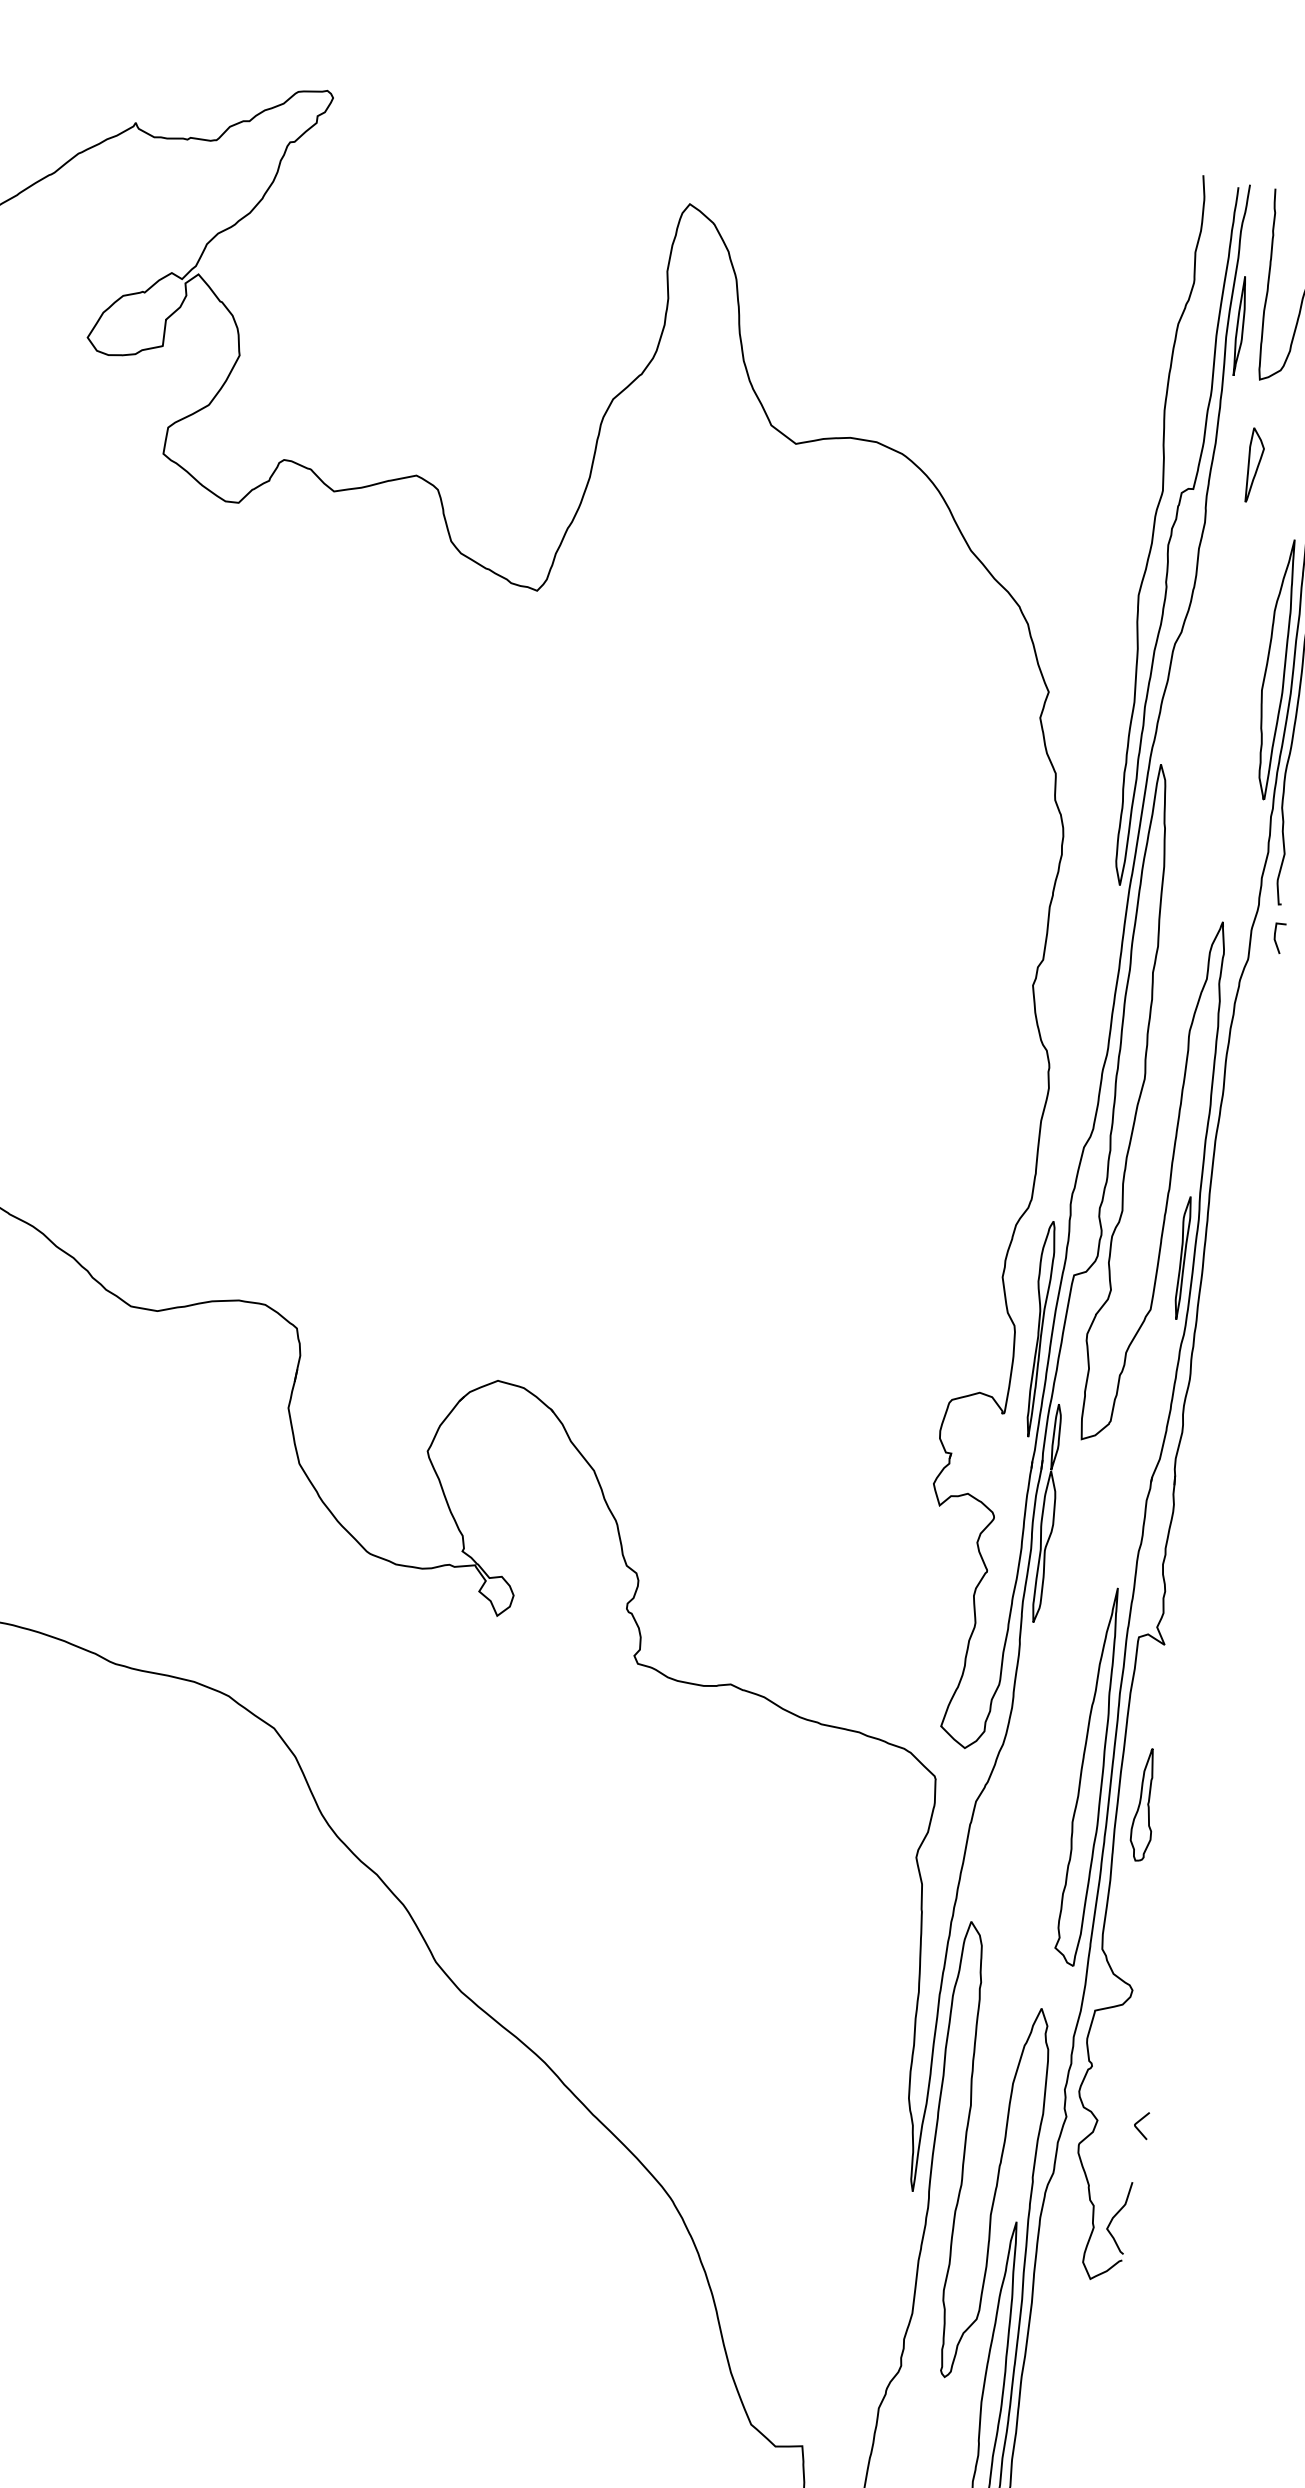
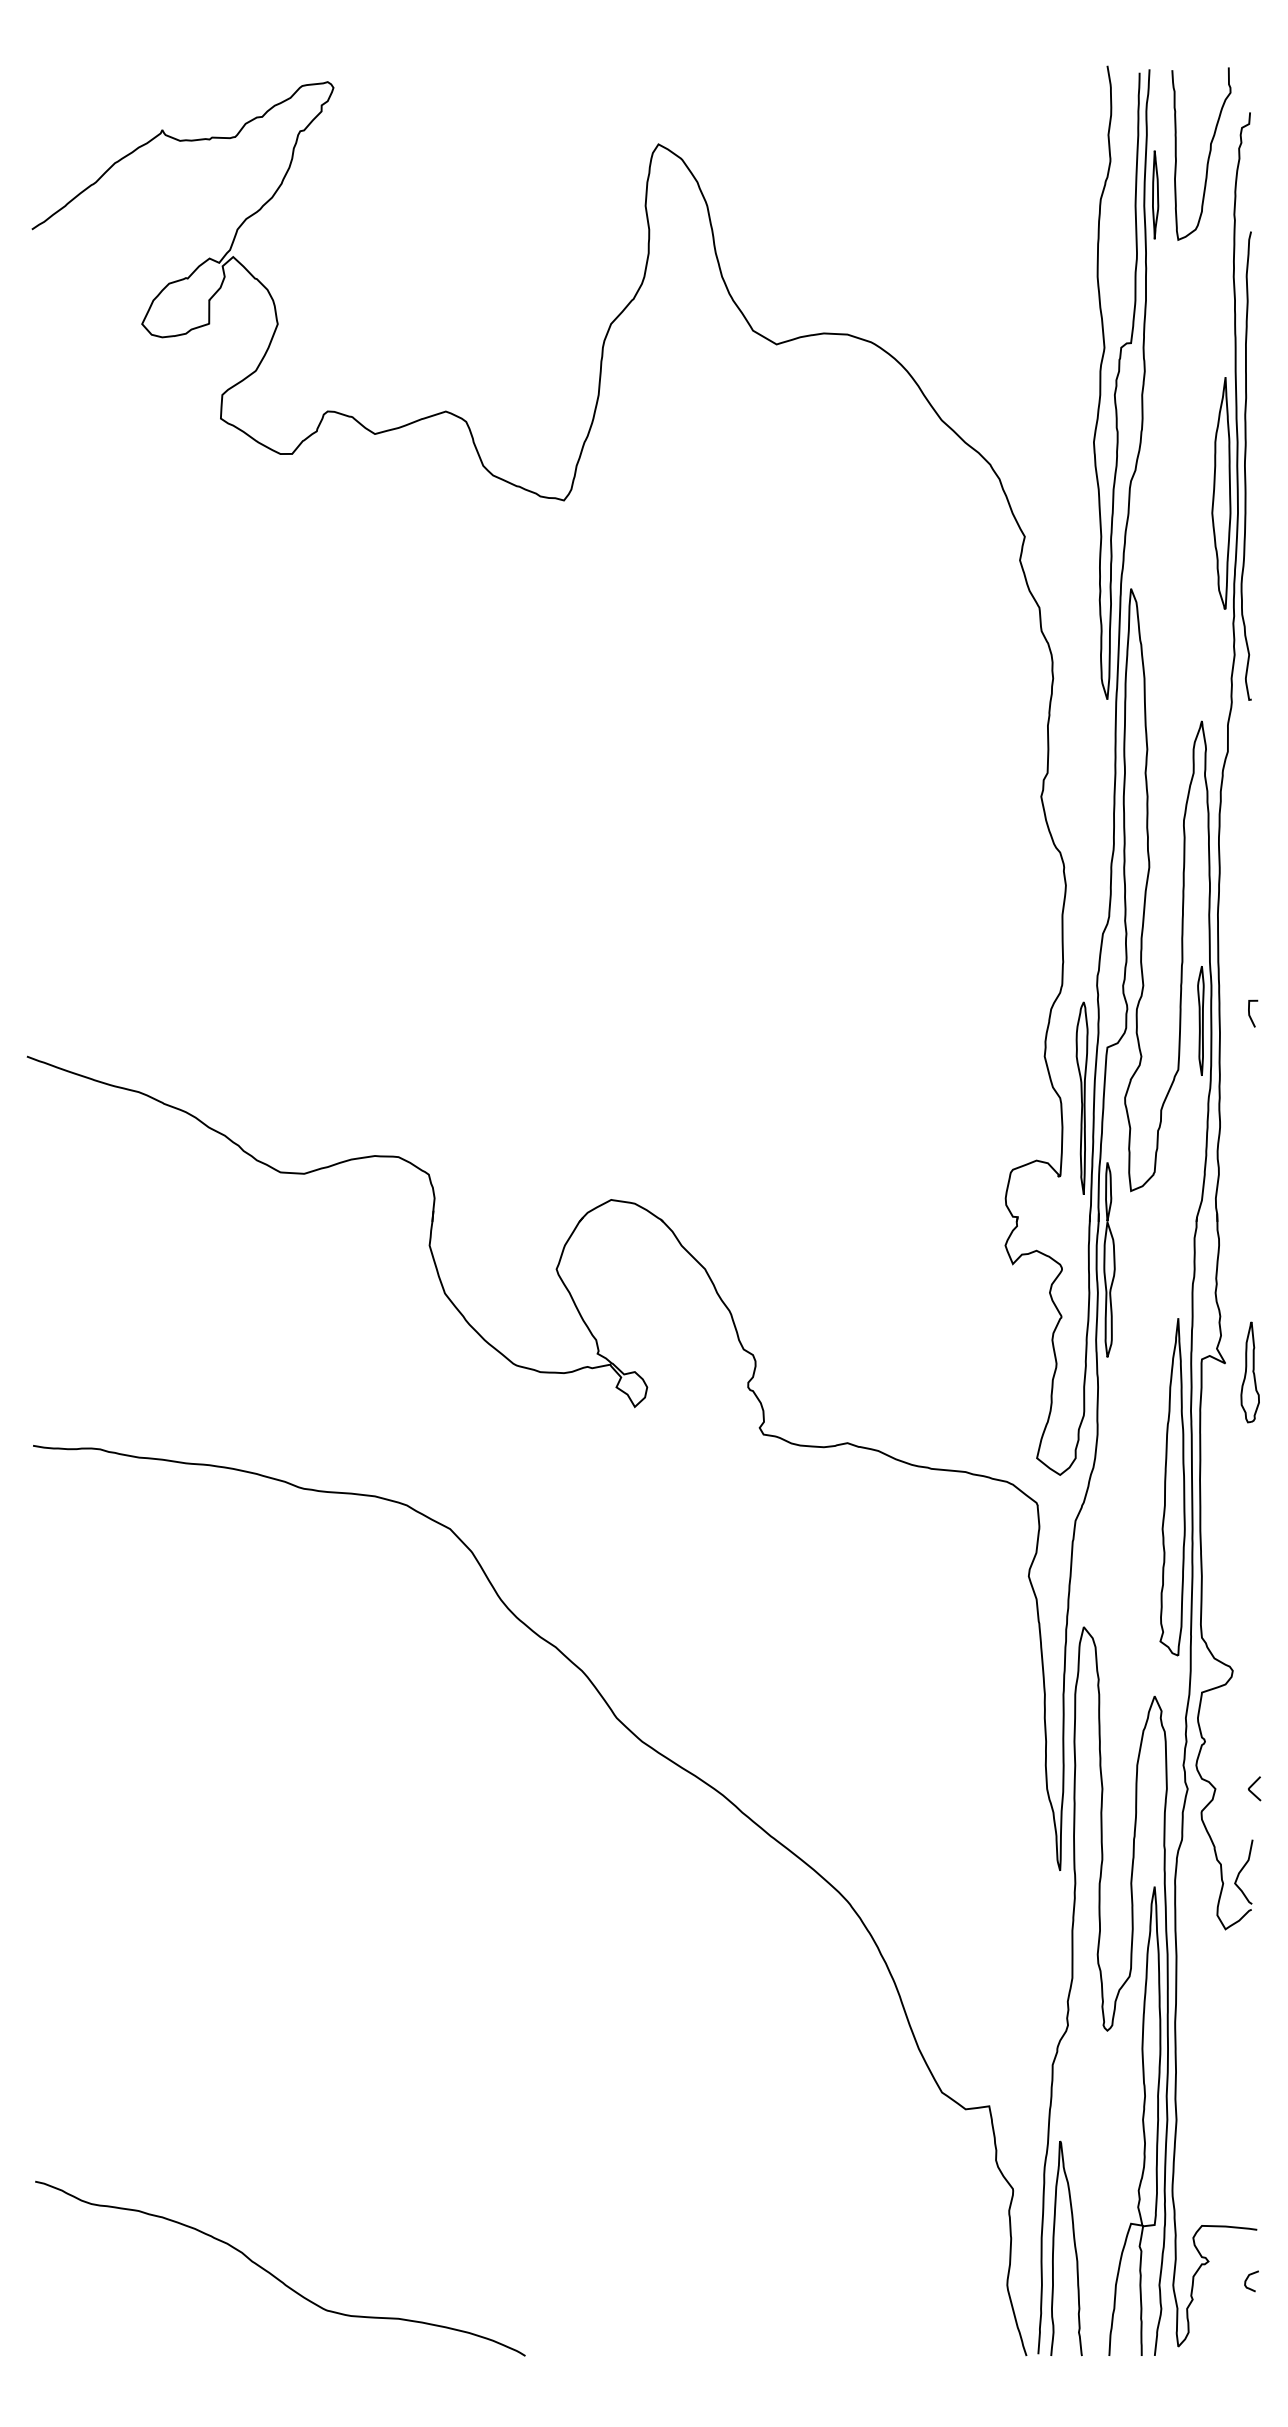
part: (1254, 464) -> (1182, 315), removed
curve: (1276, 938) -> (1250, 1014), moved
part: (1143, 1804) -> (1249, 1372), moved

